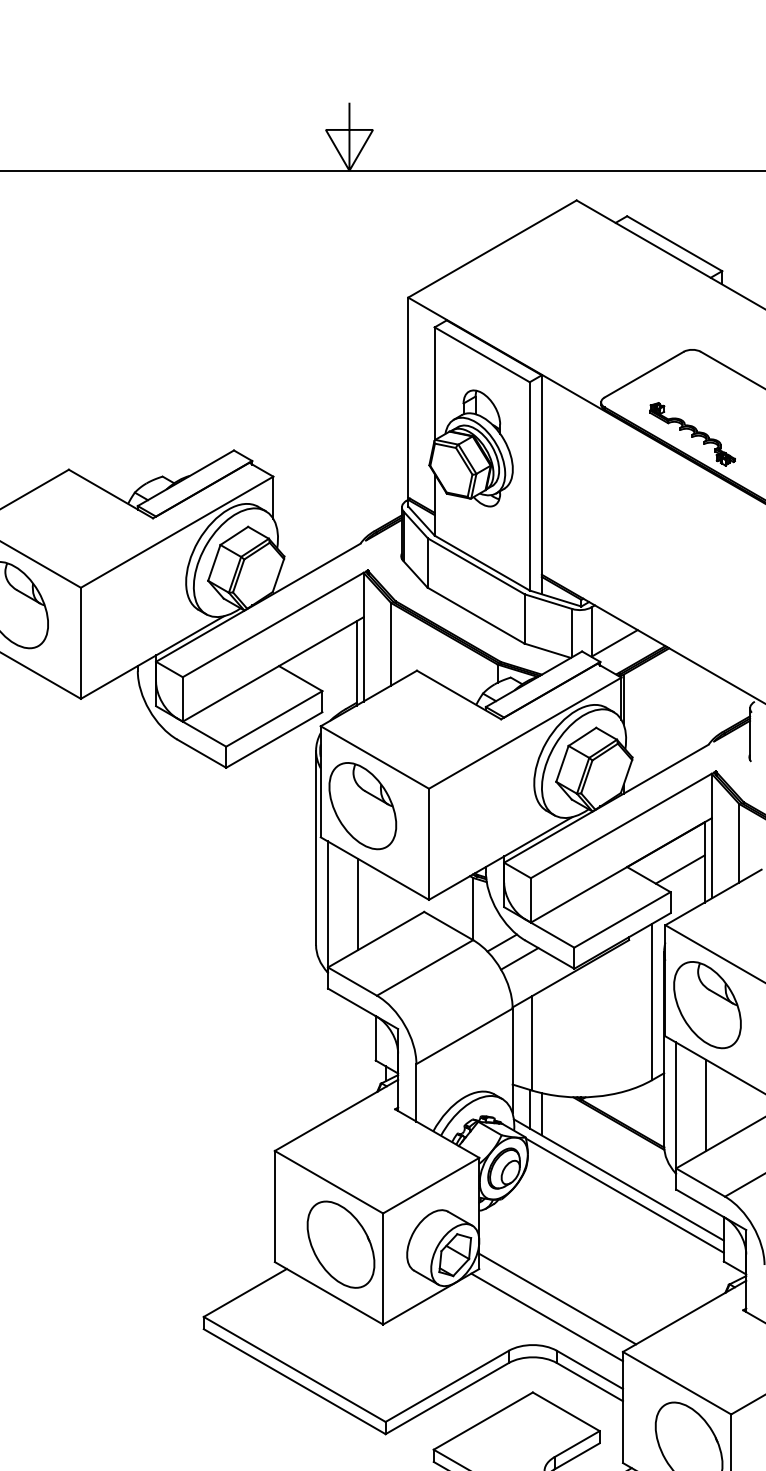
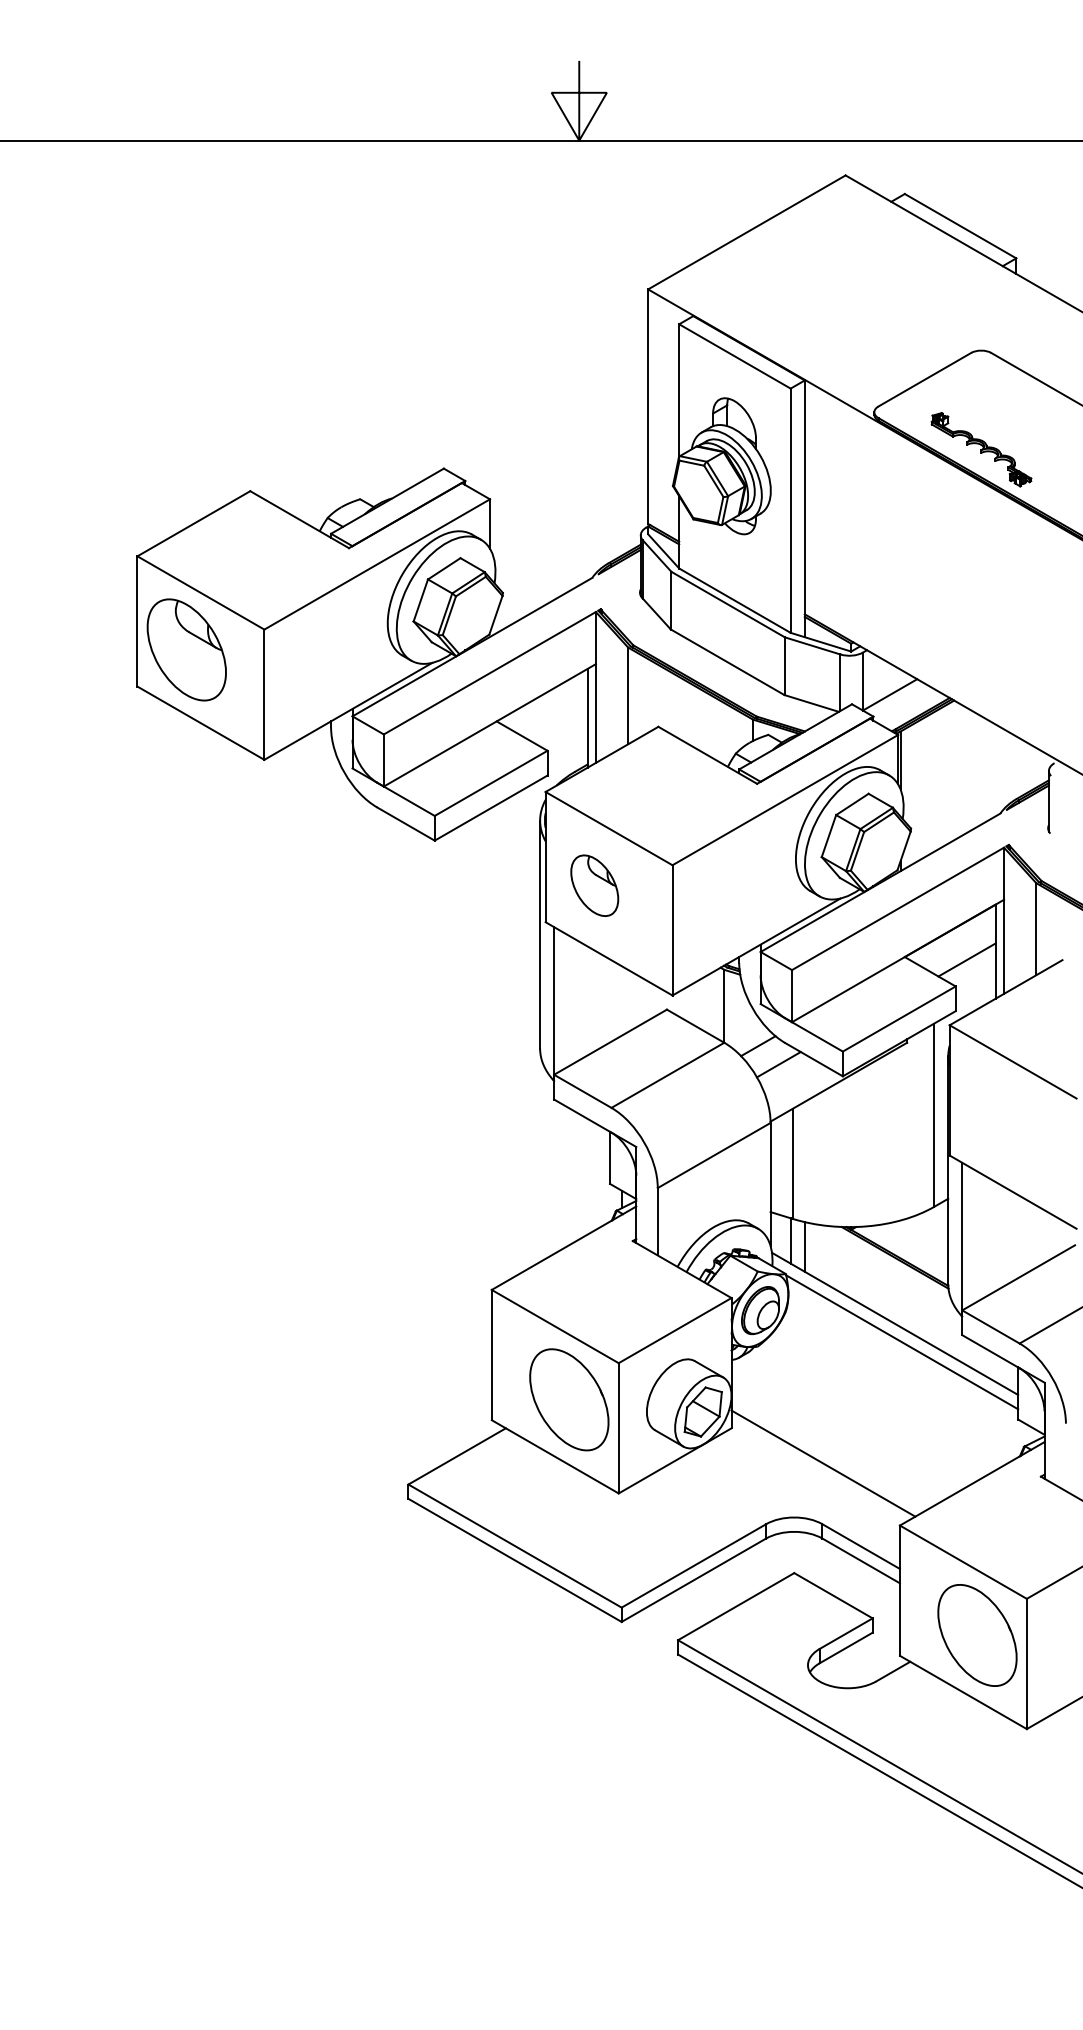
part: (362, 806) -> (594, 885), size x0.6
line: (358, 904) -> (589, 1000), removed
part: (707, 1004) -> (999, 1118), removed
line: (706, 1105) -> (997, 1236), removed
line: (546, 1316) -> (810, 1484), removed

